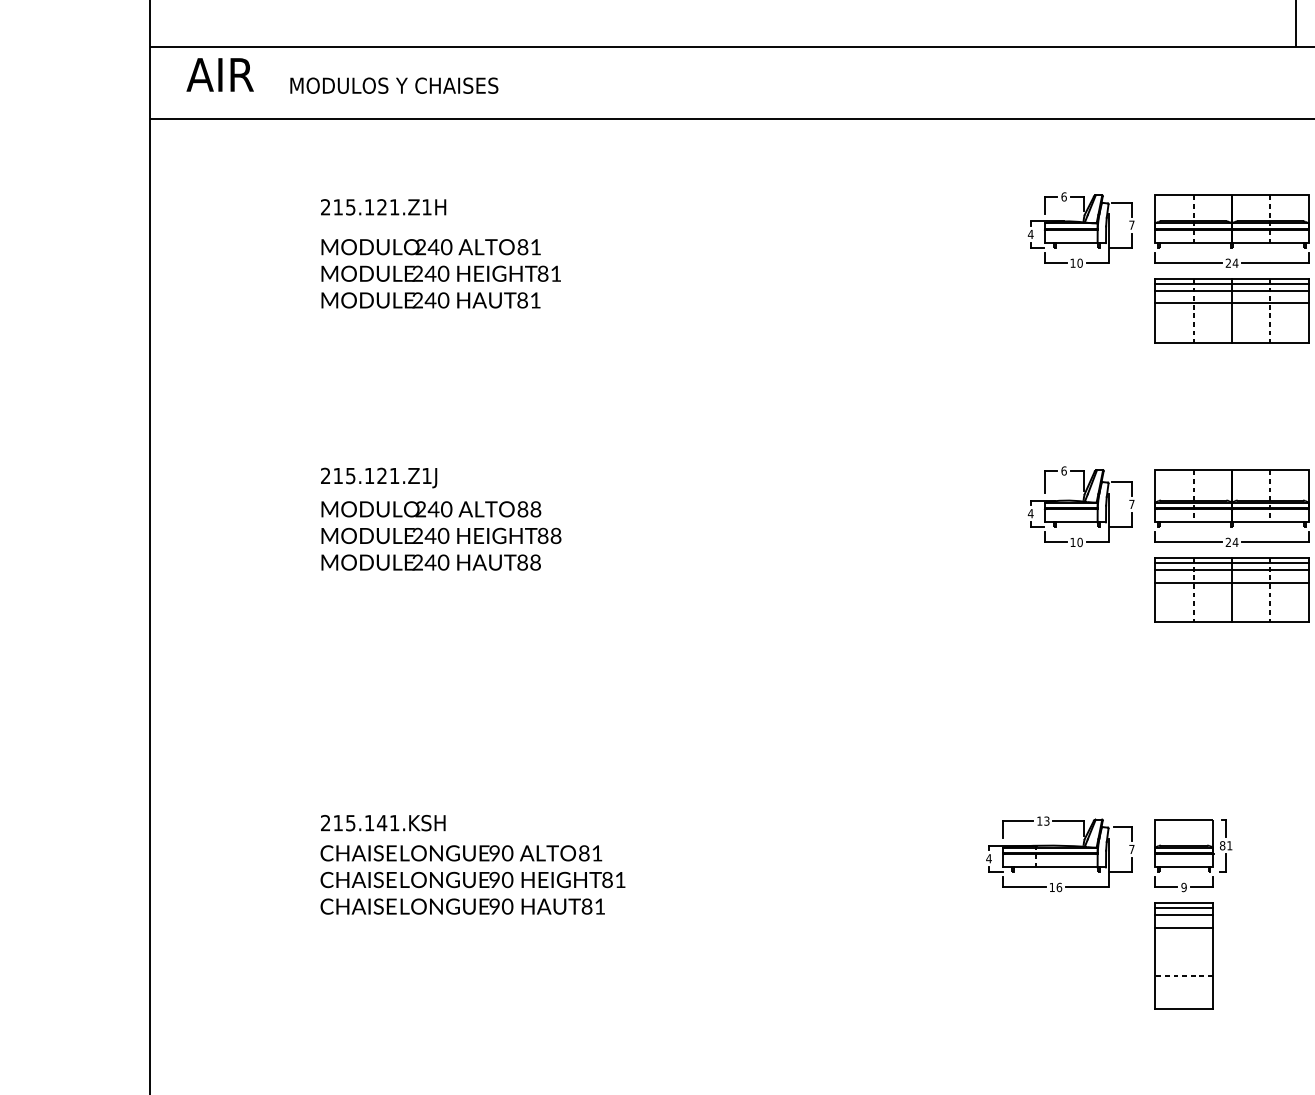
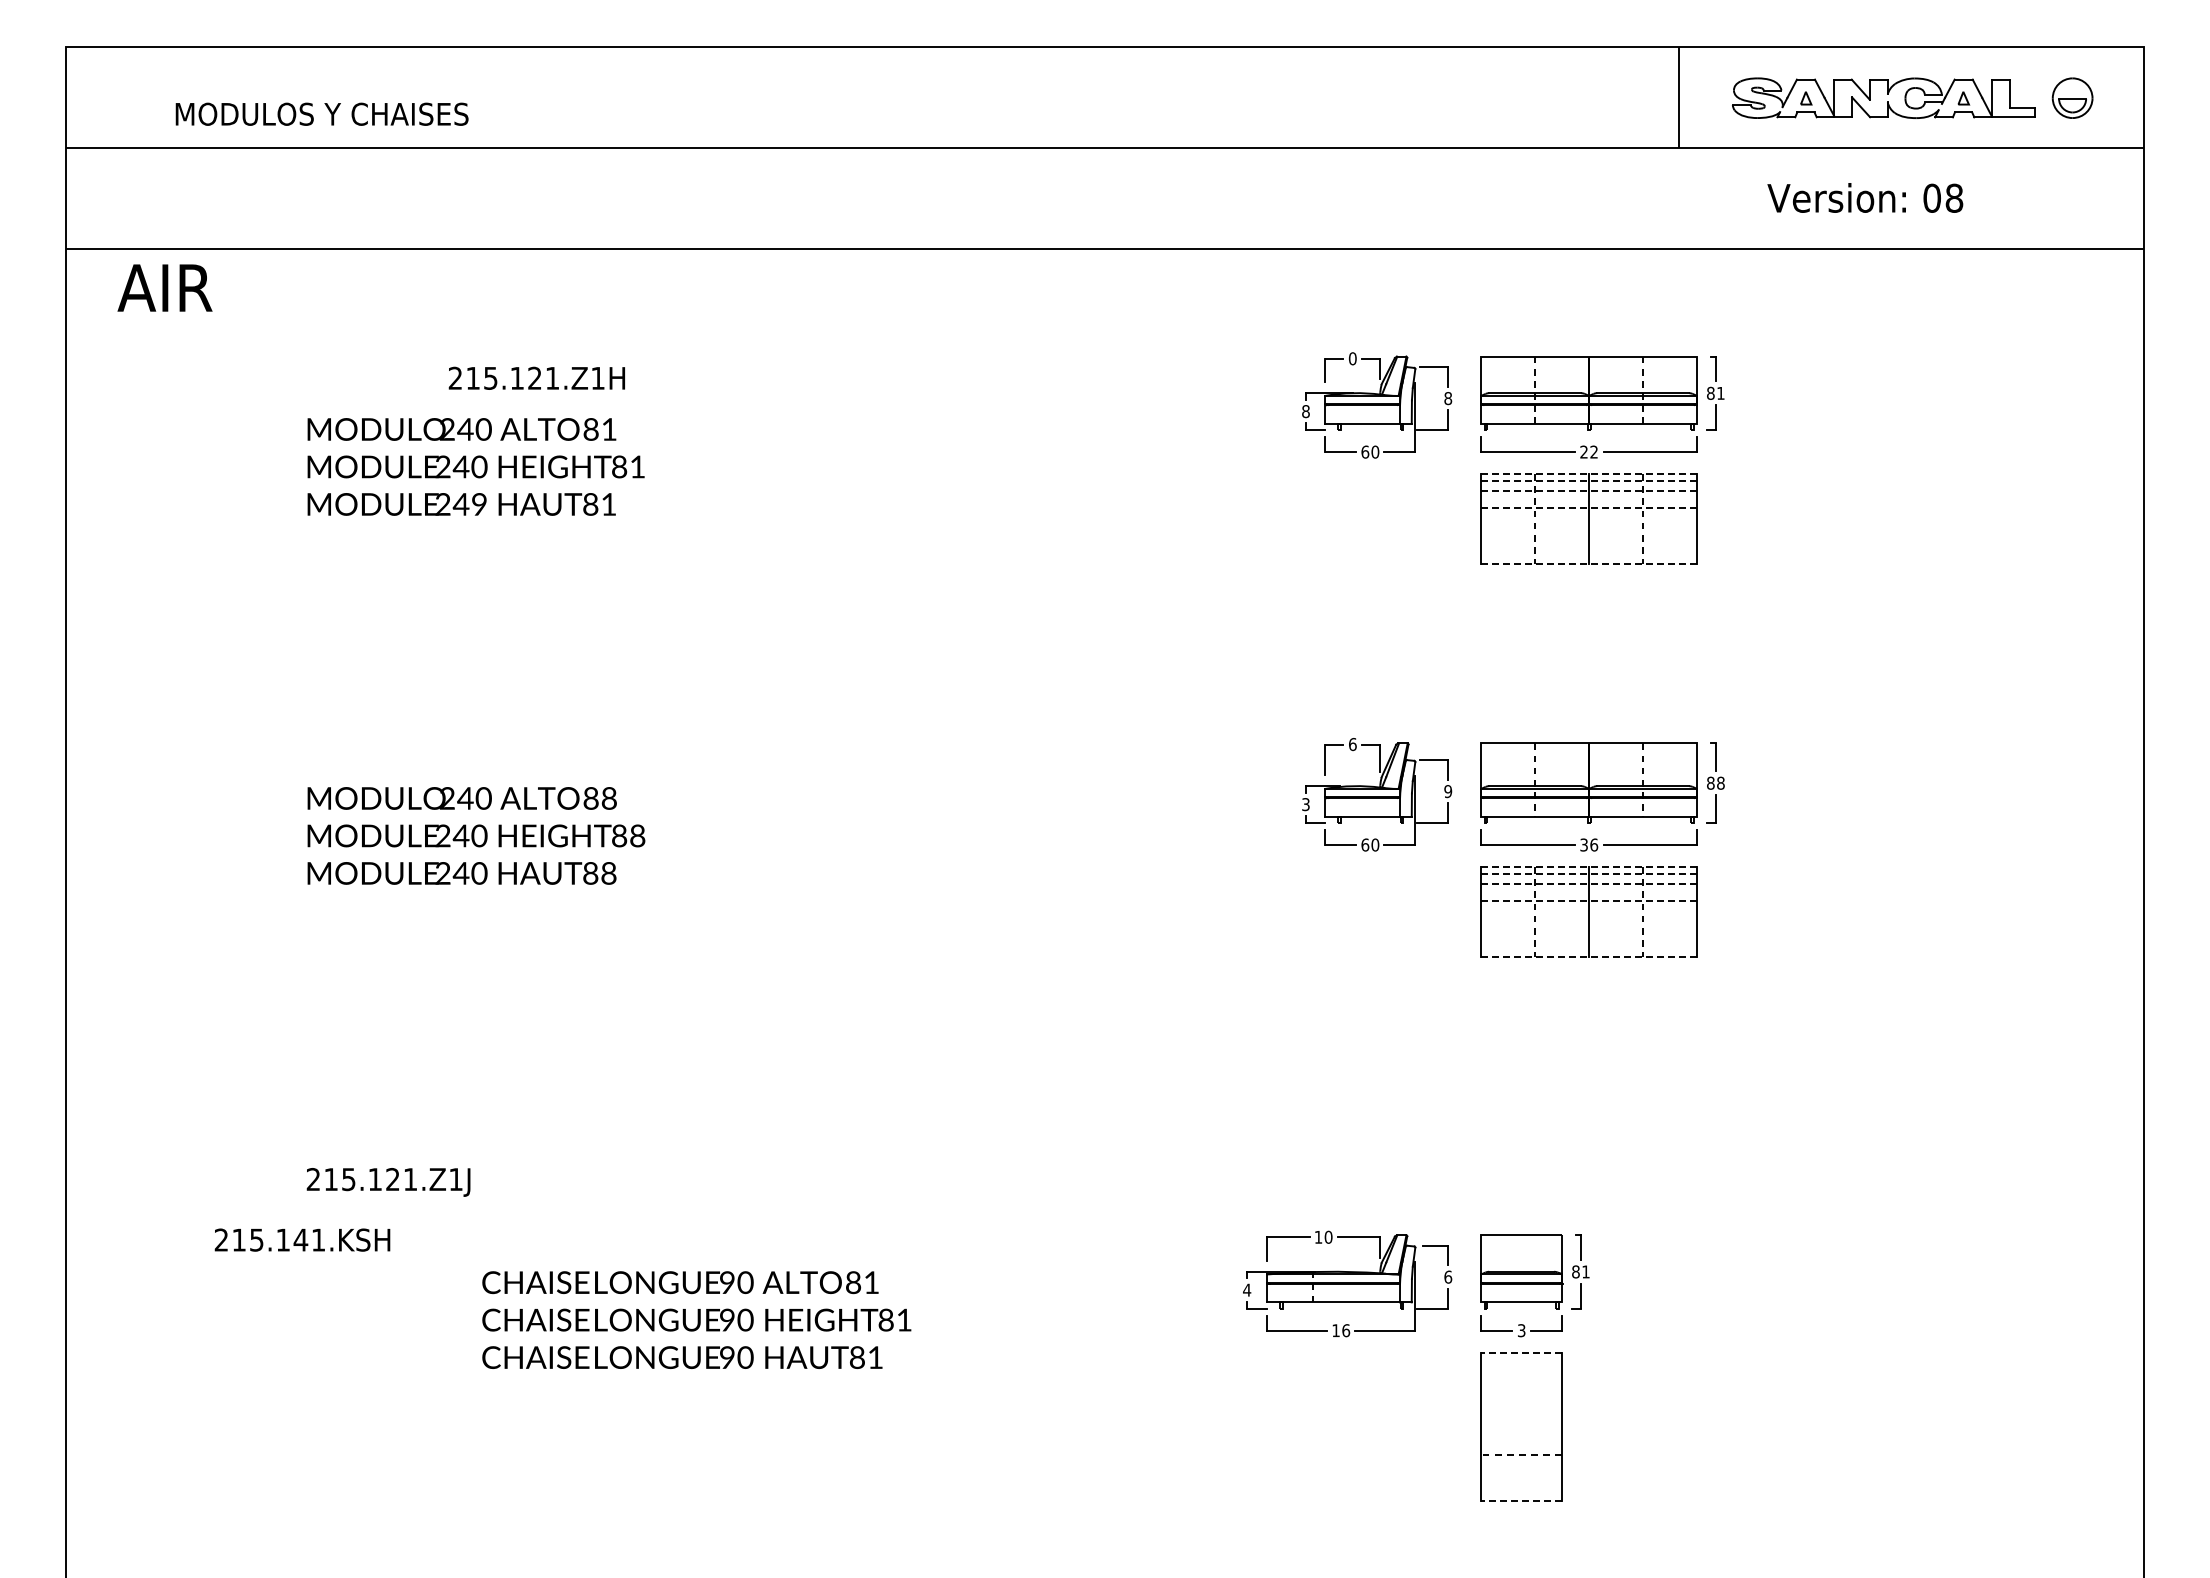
text: (219, 74) -> (164, 287), moved
text: (393, 85) -> (321, 113), moved
text: (1063, 196) -> (1352, 358), 6 -> 0
text: (383, 206) -> (536, 377), moved
text: (1132, 225) -> (1448, 398), 7 -> 8
text: (1030, 234) -> (1305, 411), 4 -> 8
text: (1073, 262) -> (1365, 451), 10 -> 60
text: (1235, 262) -> (1594, 451), 24 -> 22
line: (1232, 279) -> (1589, 474), solid -> dashed
line: (1232, 284) -> (1589, 481), solid -> dashed
line: (1232, 291) -> (1589, 491), solid -> dashed
text: (443, 300) -> (479, 504), 240 -> 249
line: (1232, 303) -> (1589, 508), solid -> dashed
line: (1232, 343) -> (1589, 564), solid -> dashed
text: (378, 478) -> (388, 1182), moved
text: (1132, 504) -> (1448, 791), 7 -> 9
text: (1030, 513) -> (1305, 804), 4 -> 3
text: (1073, 542) -> (1365, 844), 10 -> 60
text: (1232, 542) -> (1589, 844), 24 -> 36
line: (1232, 558) -> (1589, 867), solid -> dashed
line: (1232, 563) -> (1589, 874), solid -> dashed
line: (1232, 570) -> (1589, 884), solid -> dashed
line: (1232, 582) -> (1589, 901), solid -> dashed
line: (1232, 622) -> (1589, 957), solid -> dashed
text: (1046, 820) -> (1328, 1236), 13 -> 10
text: (383, 822) -> (302, 1239), moved
text: (1132, 848) -> (1448, 1276), 7 -> 6
text: (472, 879) -> (696, 1319), moved
text: (1183, 887) -> (1521, 1330), 9 -> 3
line: (1183, 902) -> (1521, 1352), solid -> dashed
line: (1183, 908) -> (1521, 1360), removed
line: (1183, 915) -> (1521, 1370), removed
line: (1183, 927) -> (1521, 1387), removed
line: (1183, 1008) -> (1521, 1501), solid -> dashed

